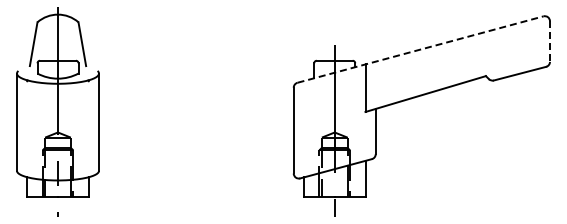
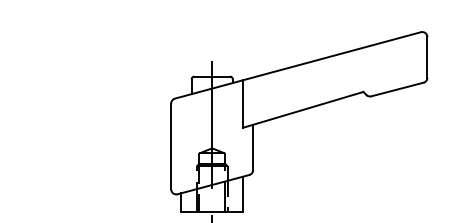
line: (549, 42) -> (426, 58), dashed -> solid
line: (421, 49) -> (298, 65), dashed -> solid

